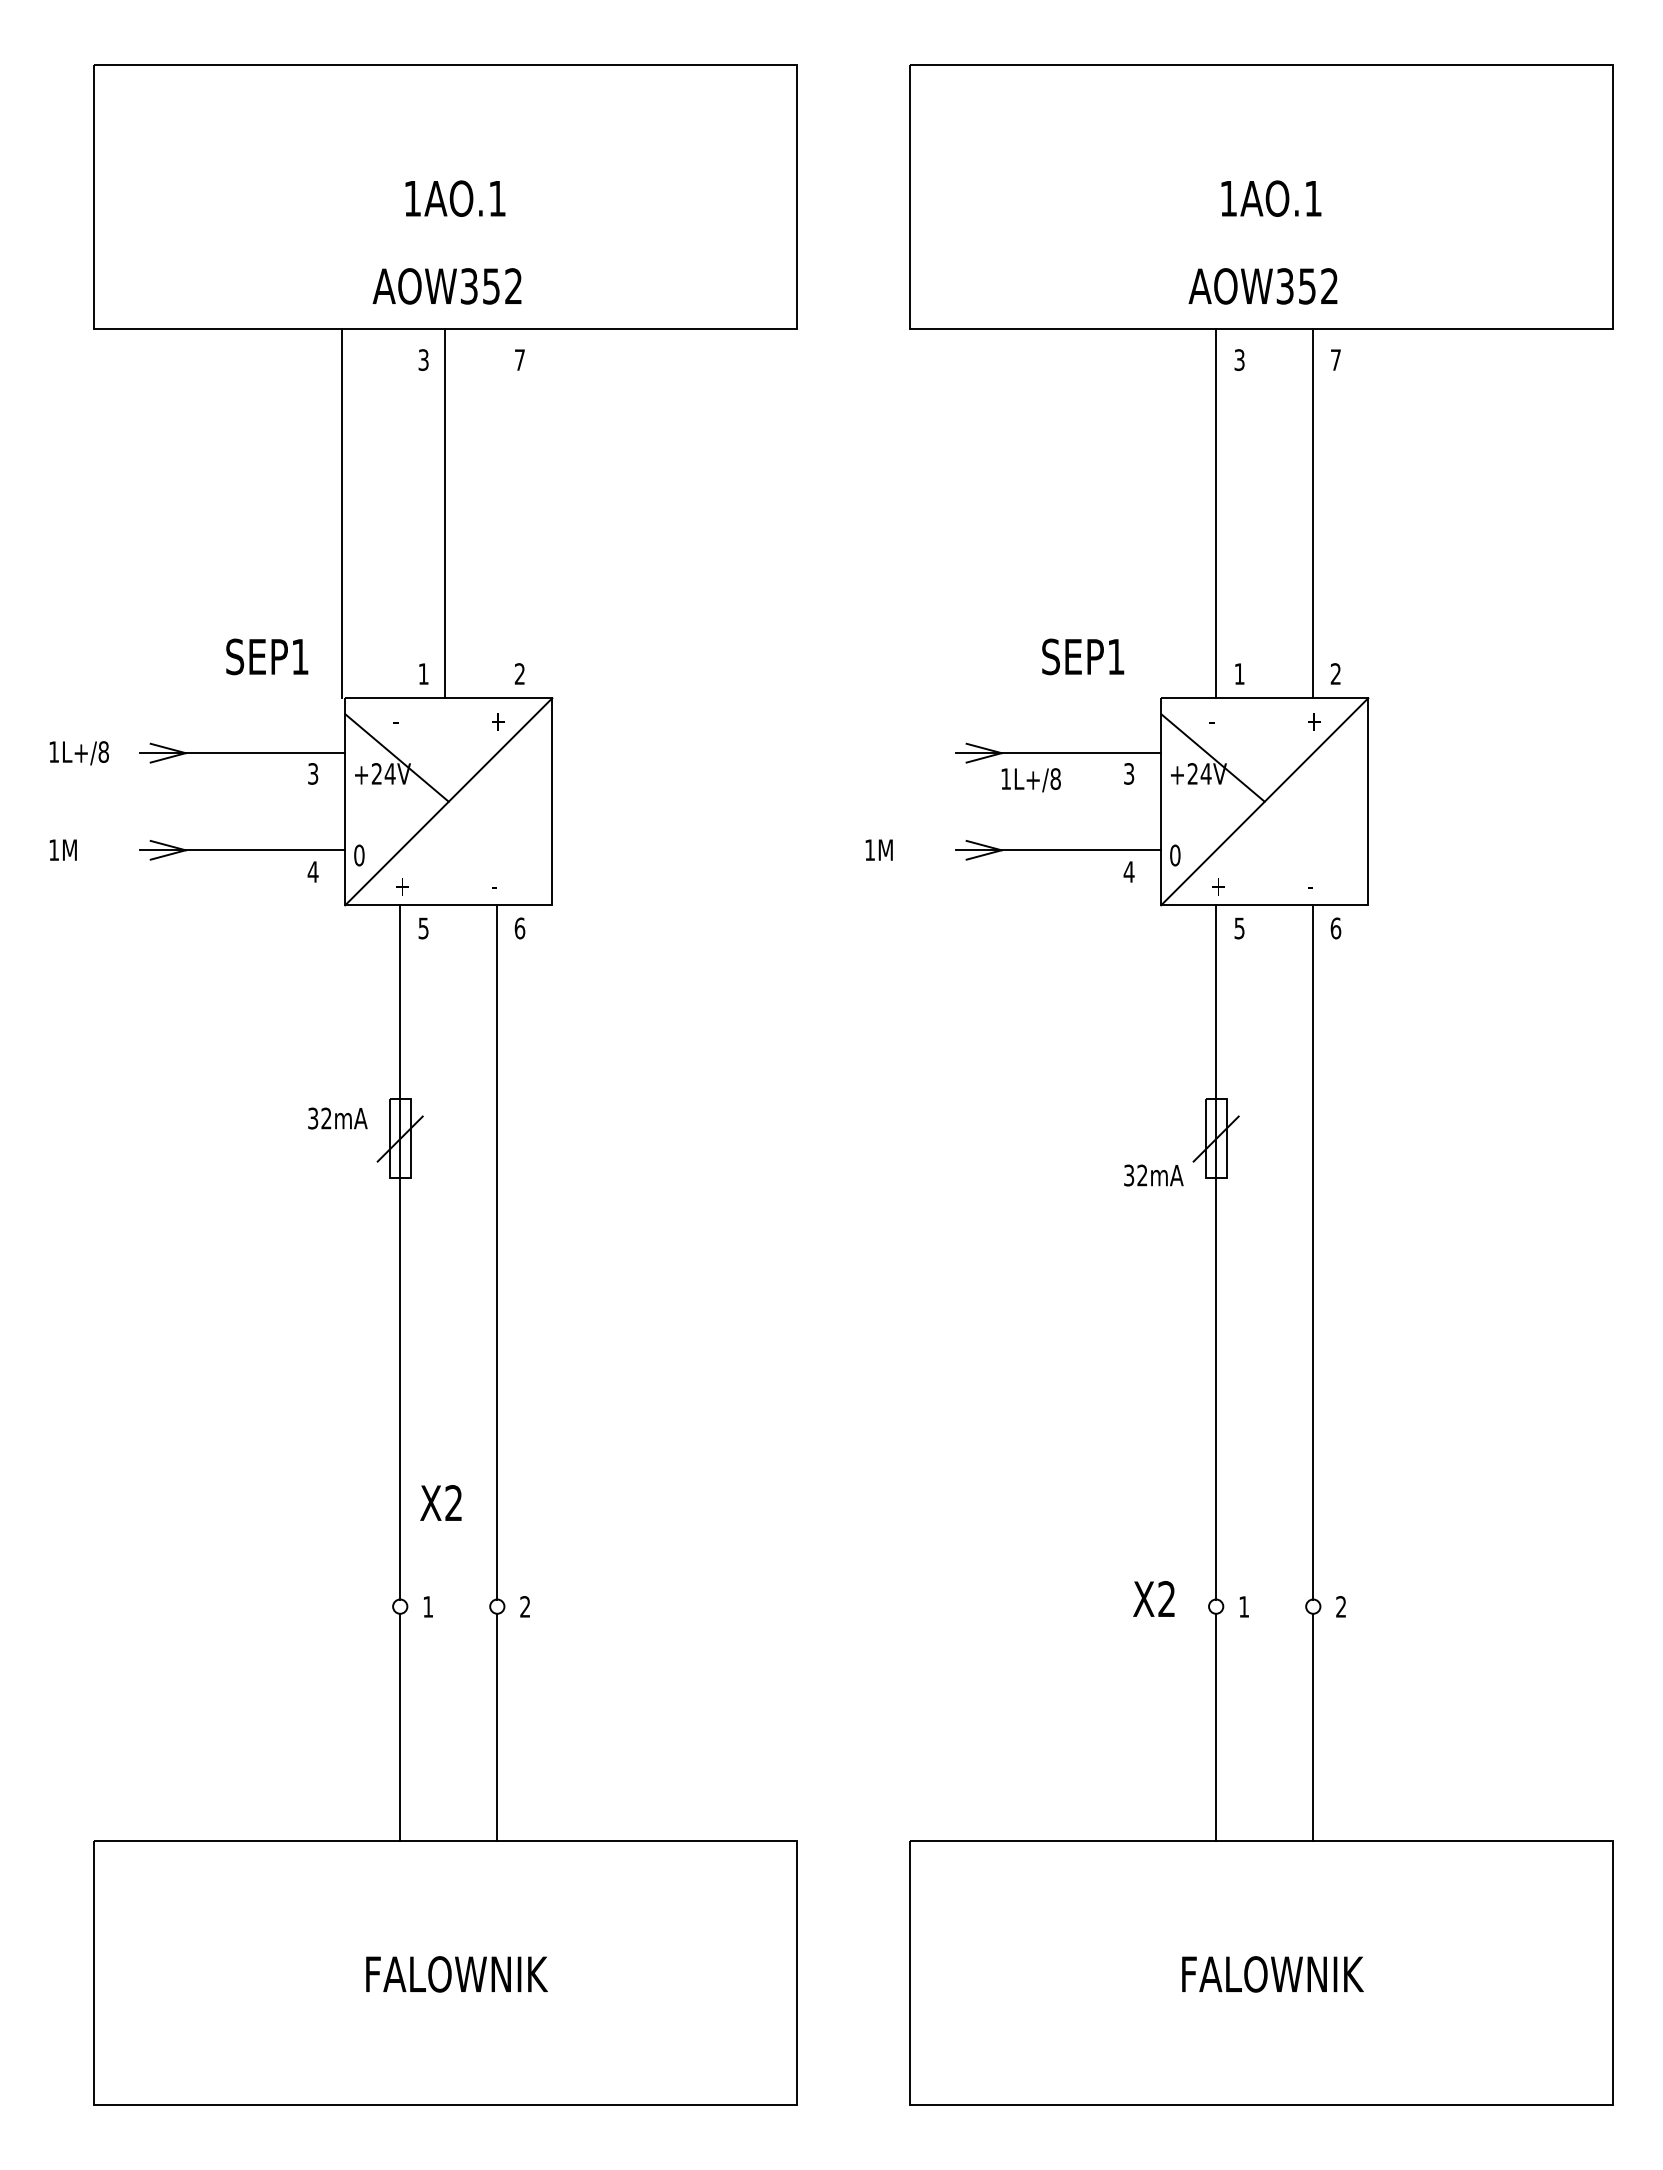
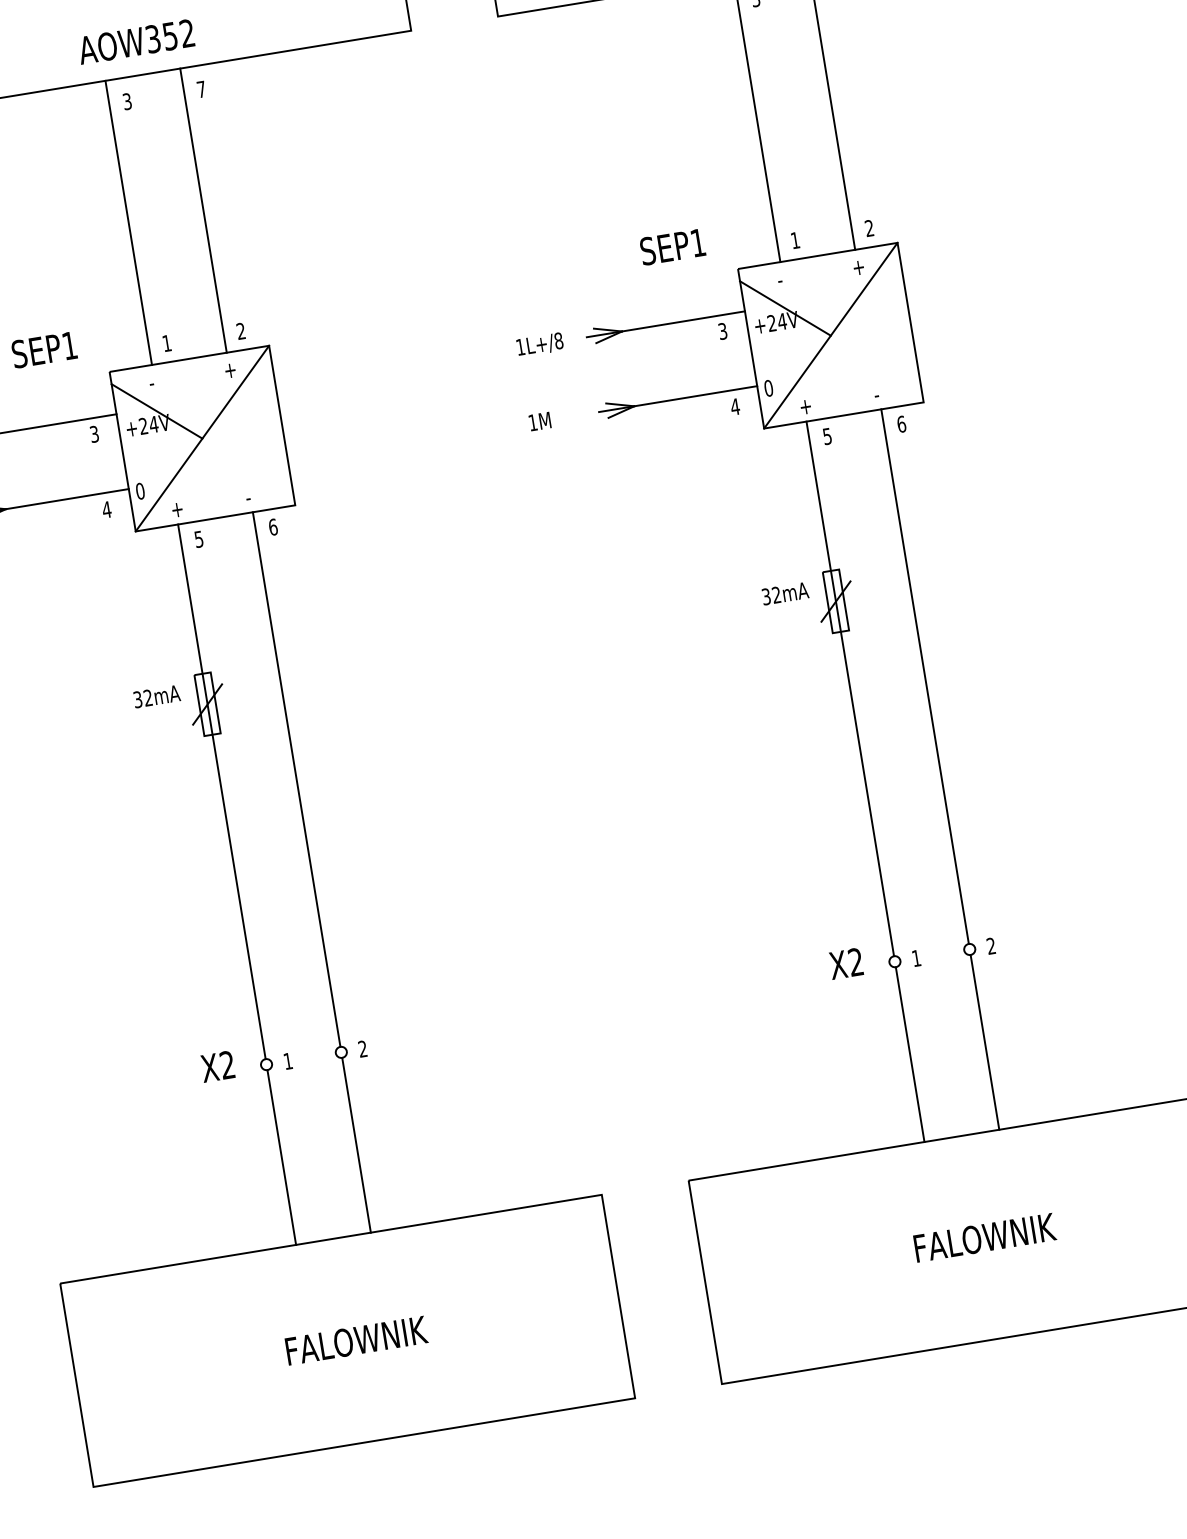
line: (342, 513) -> (128, 222), moved
line: (445, 513) -> (203, 210), moved
text: (1030, 780) -> (539, 345), moved
text: (1153, 1175) -> (785, 593), moved
text: (440, 1502) -> (217, 1066), moved

